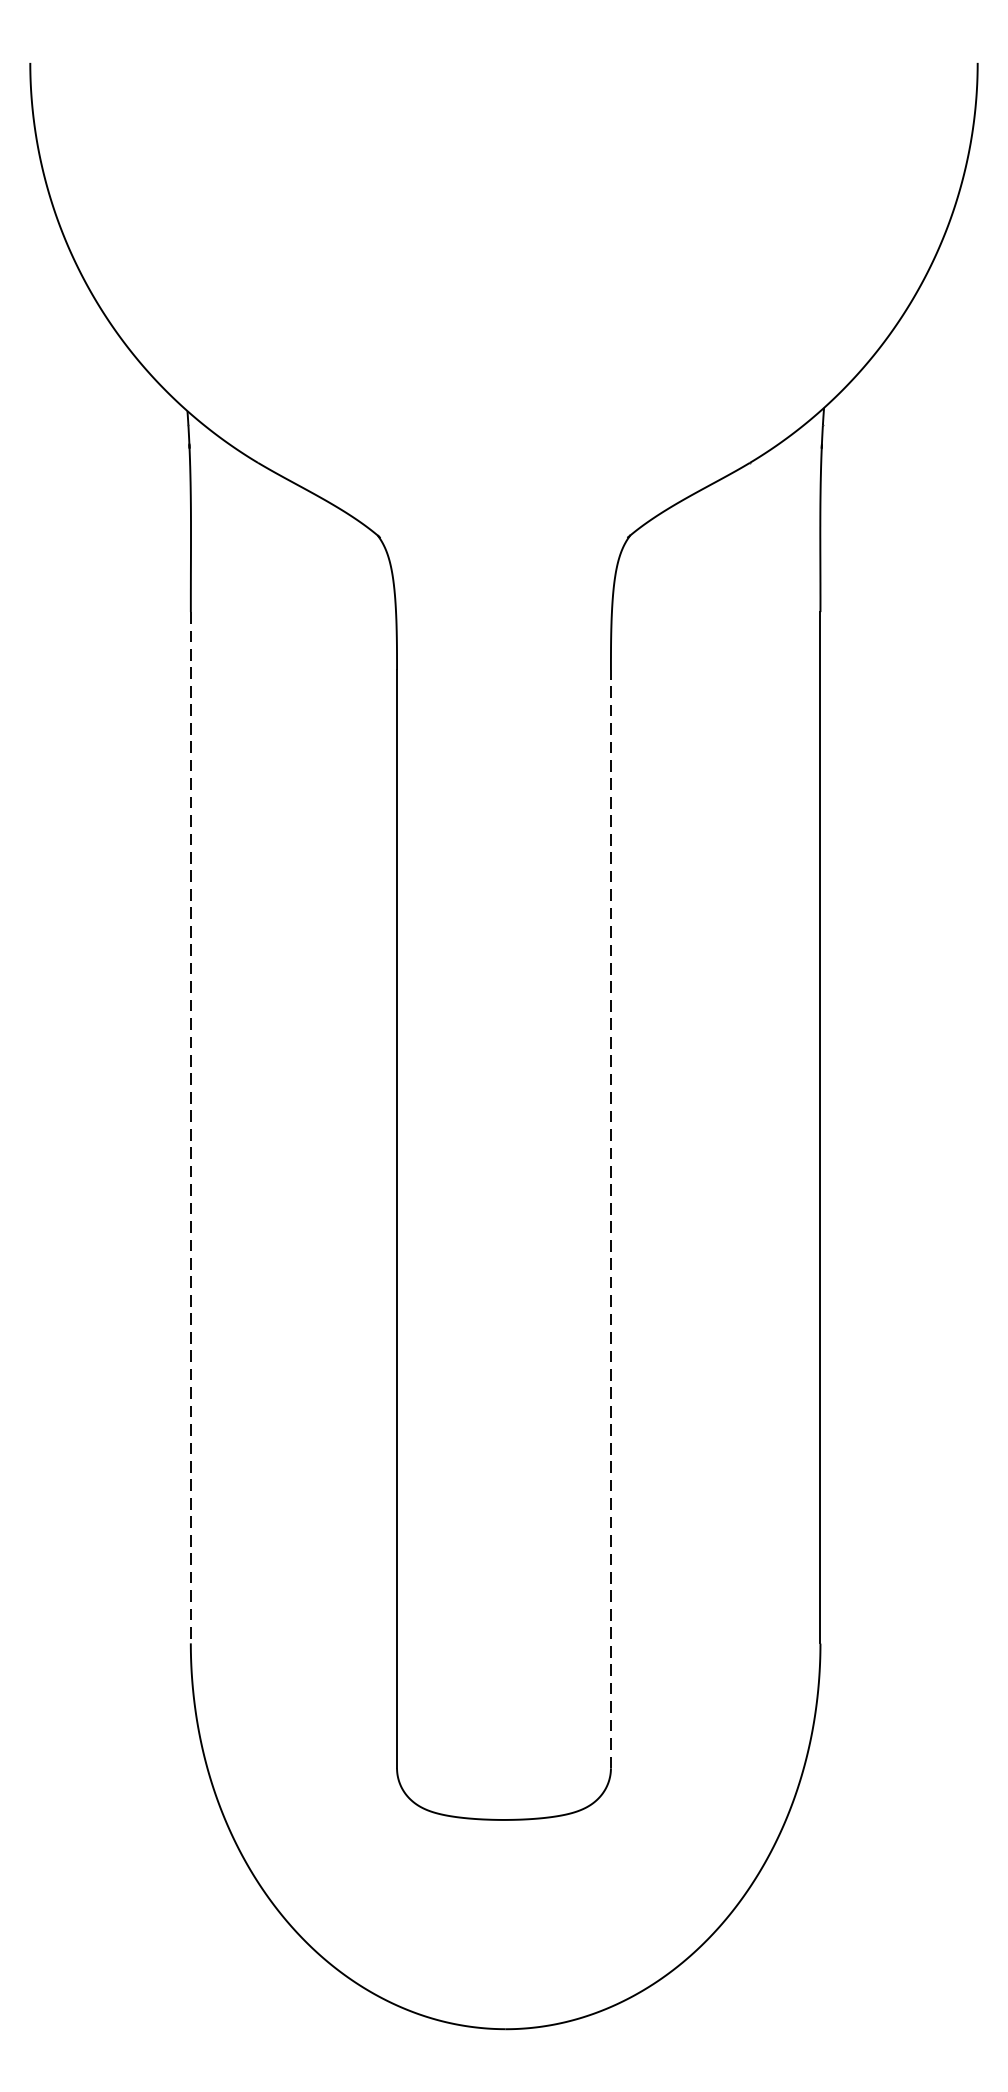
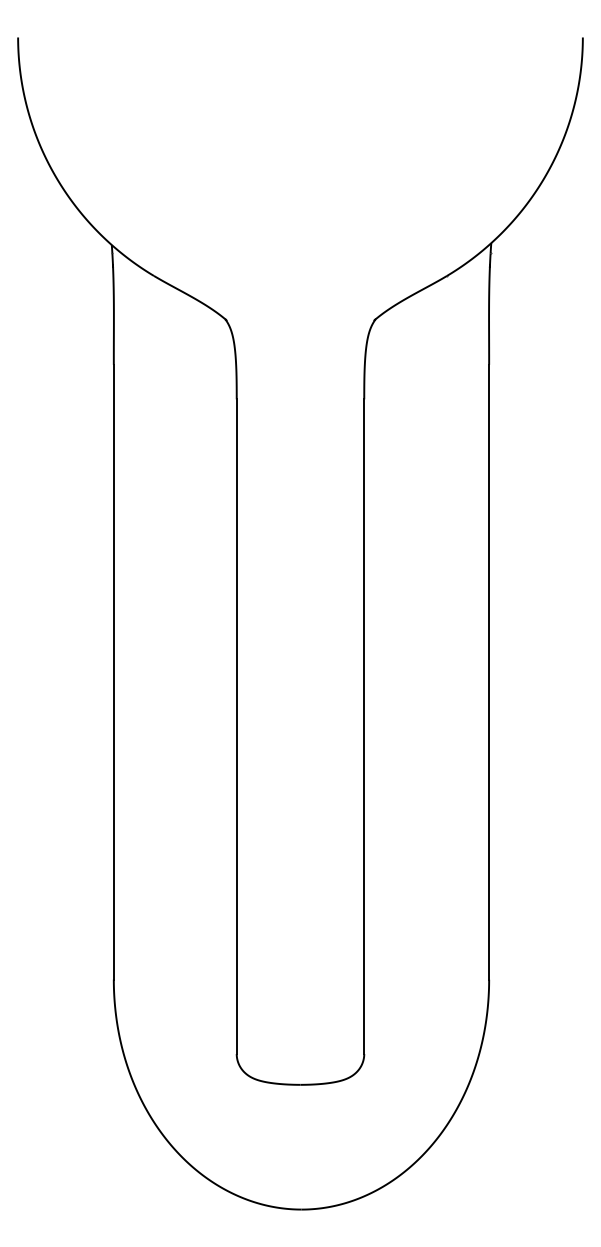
line: (190, 1128) -> (113, 672), dashed -> solid
line: (611, 1218) -> (364, 726), dashed -> solid

